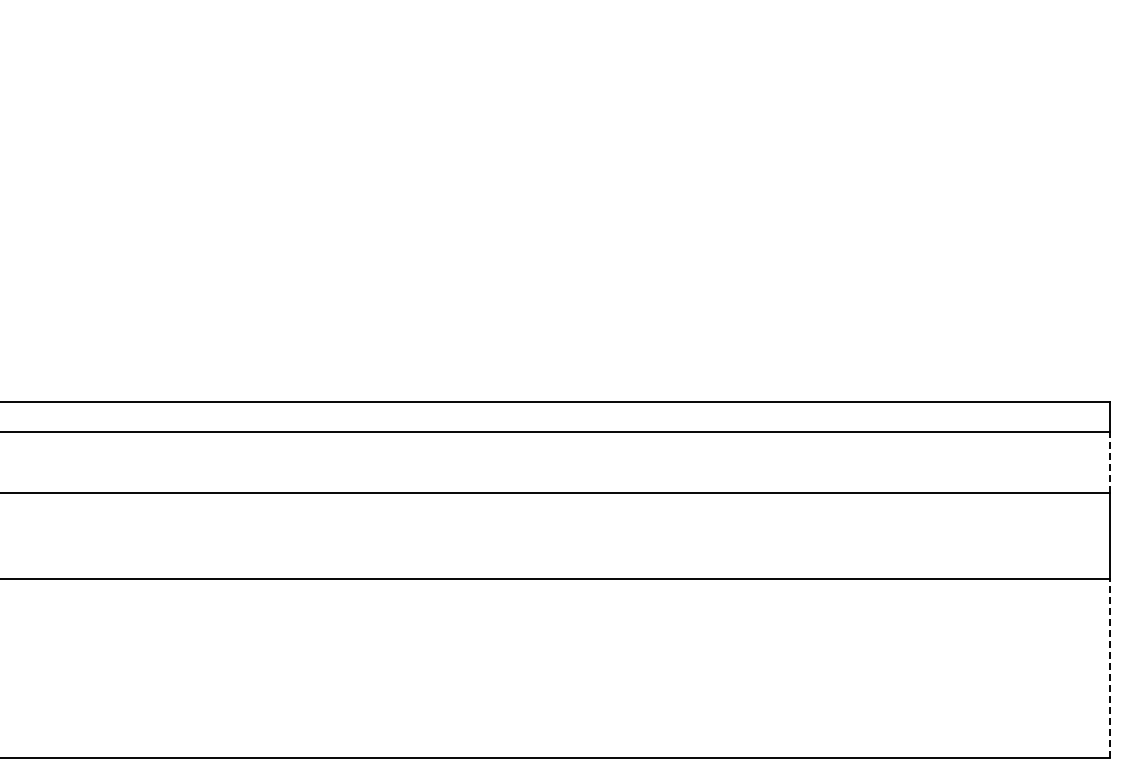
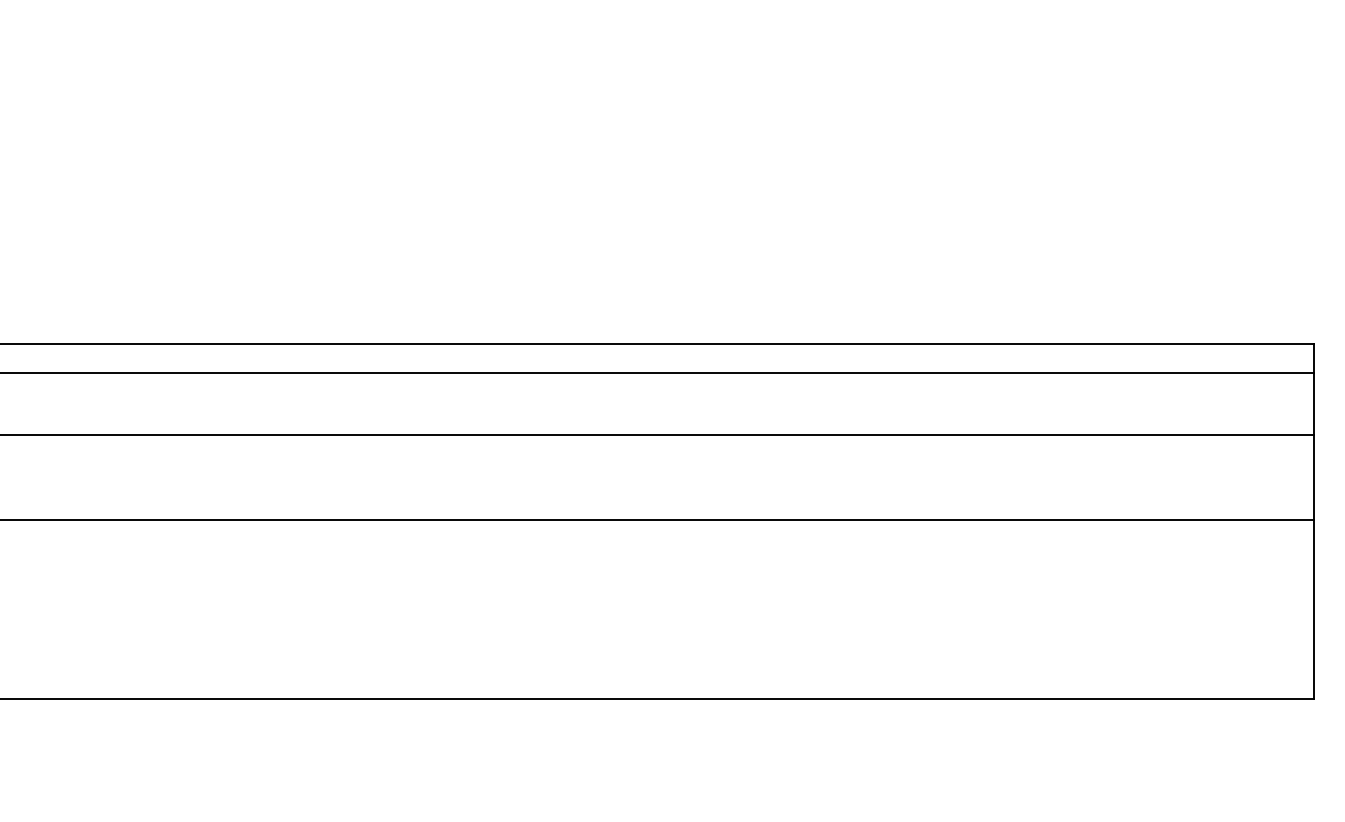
line: (1110, 461) -> (1314, 403), dashed -> solid
line: (1110, 667) -> (1314, 609), dashed -> solid

